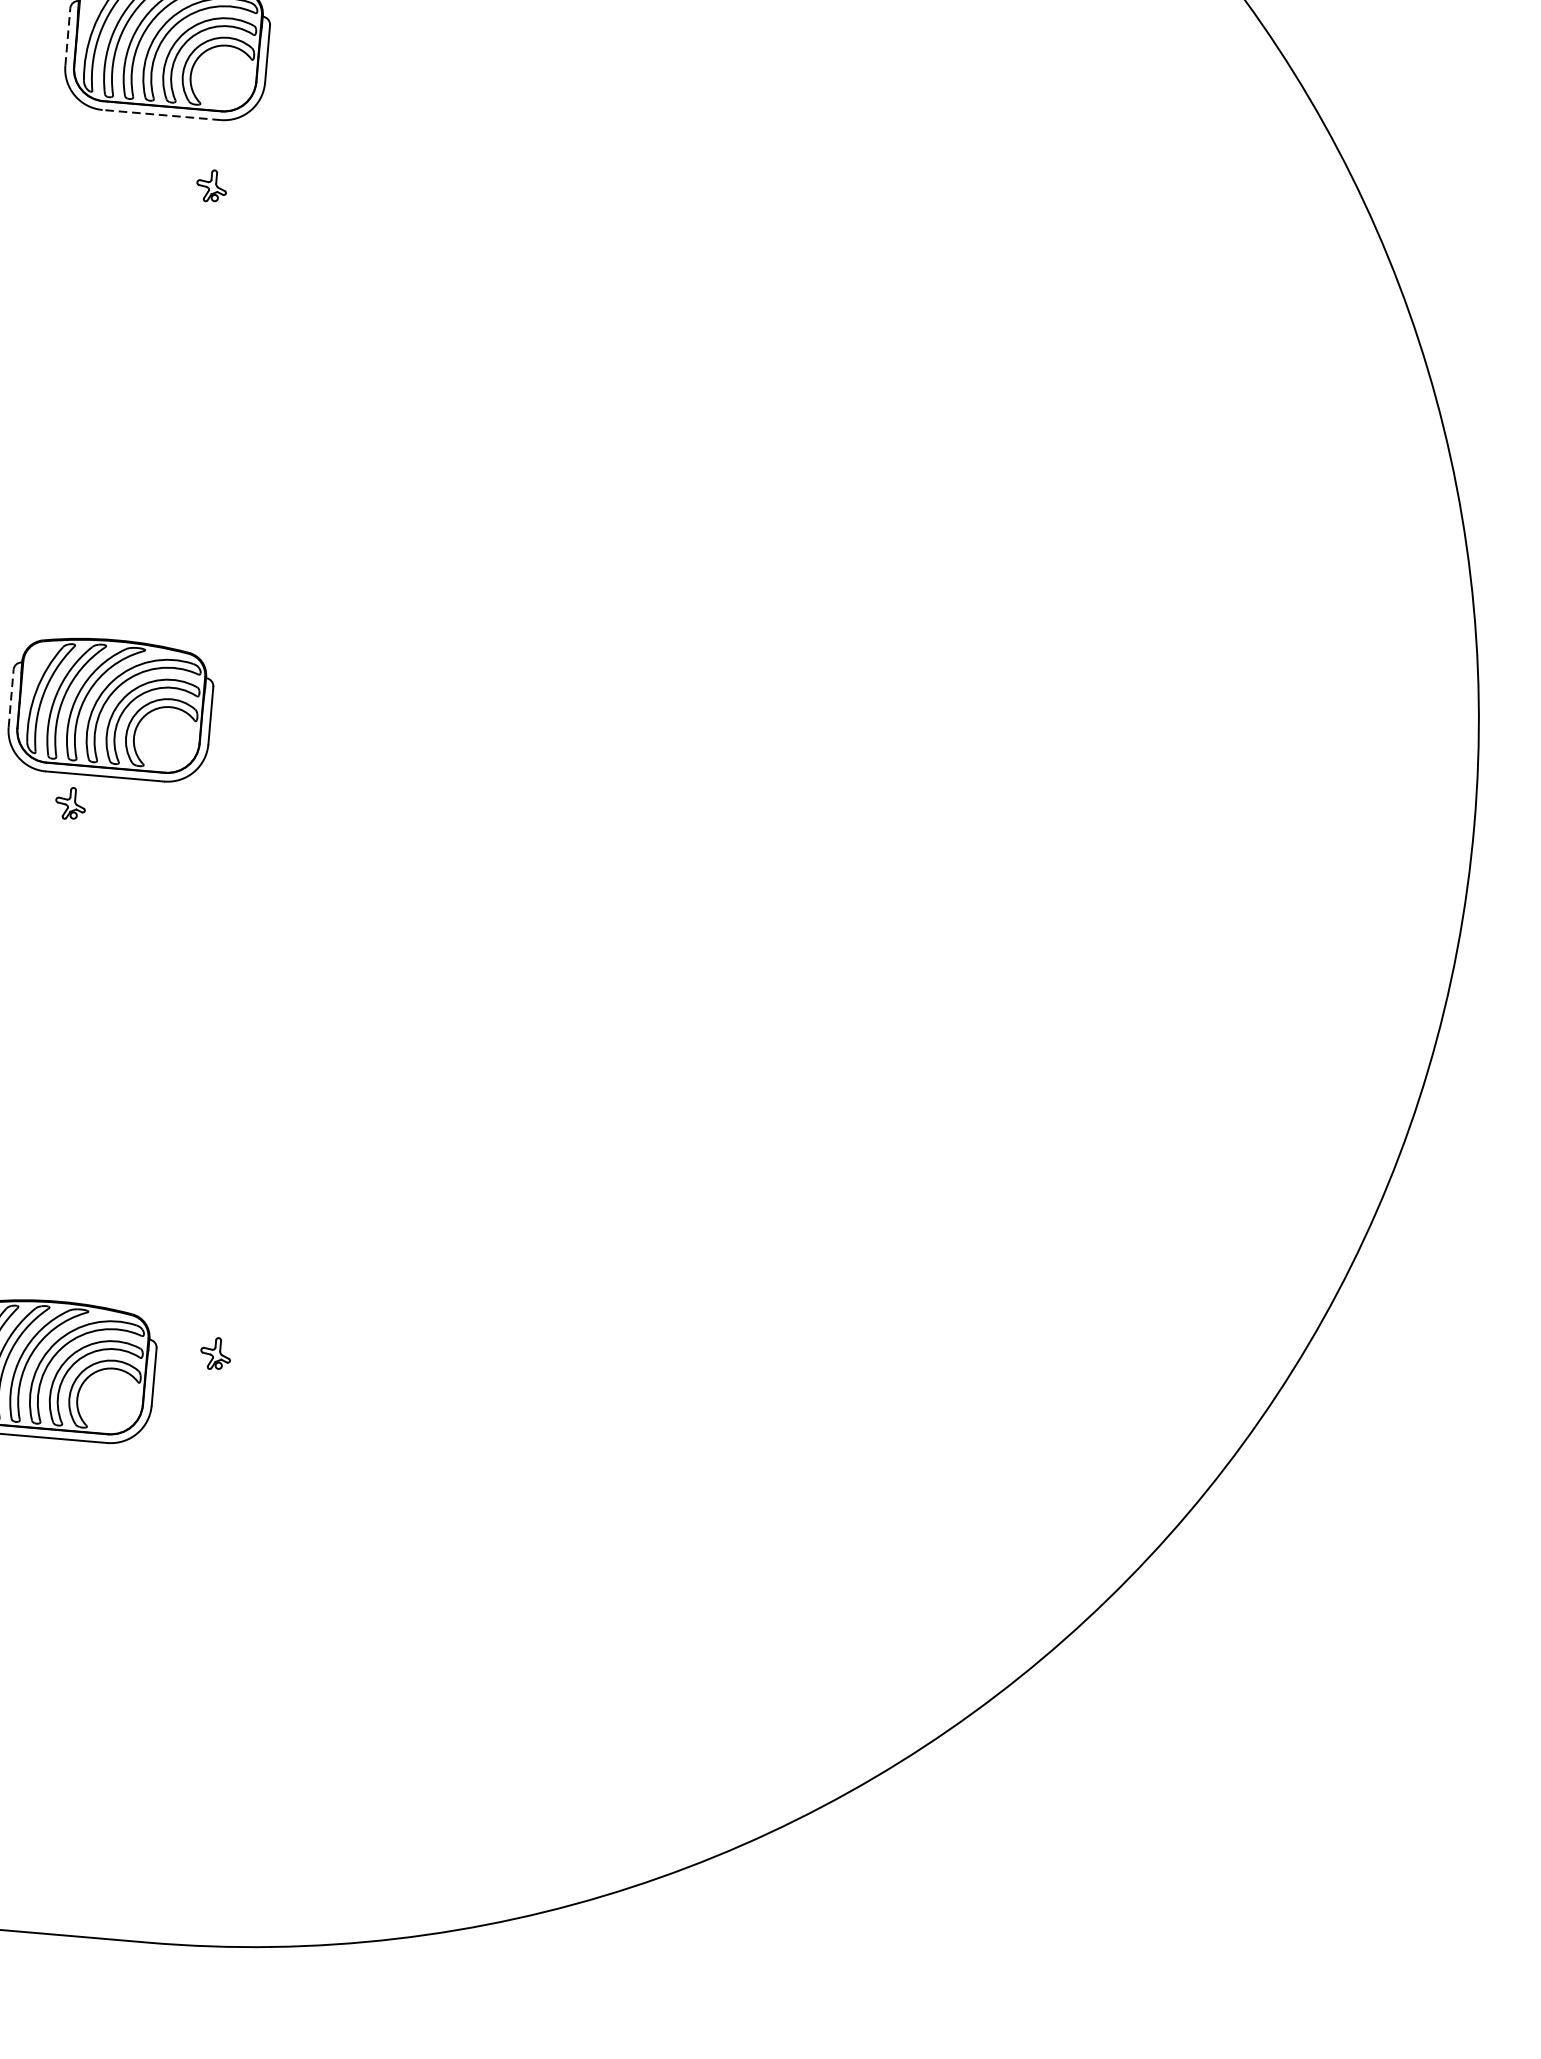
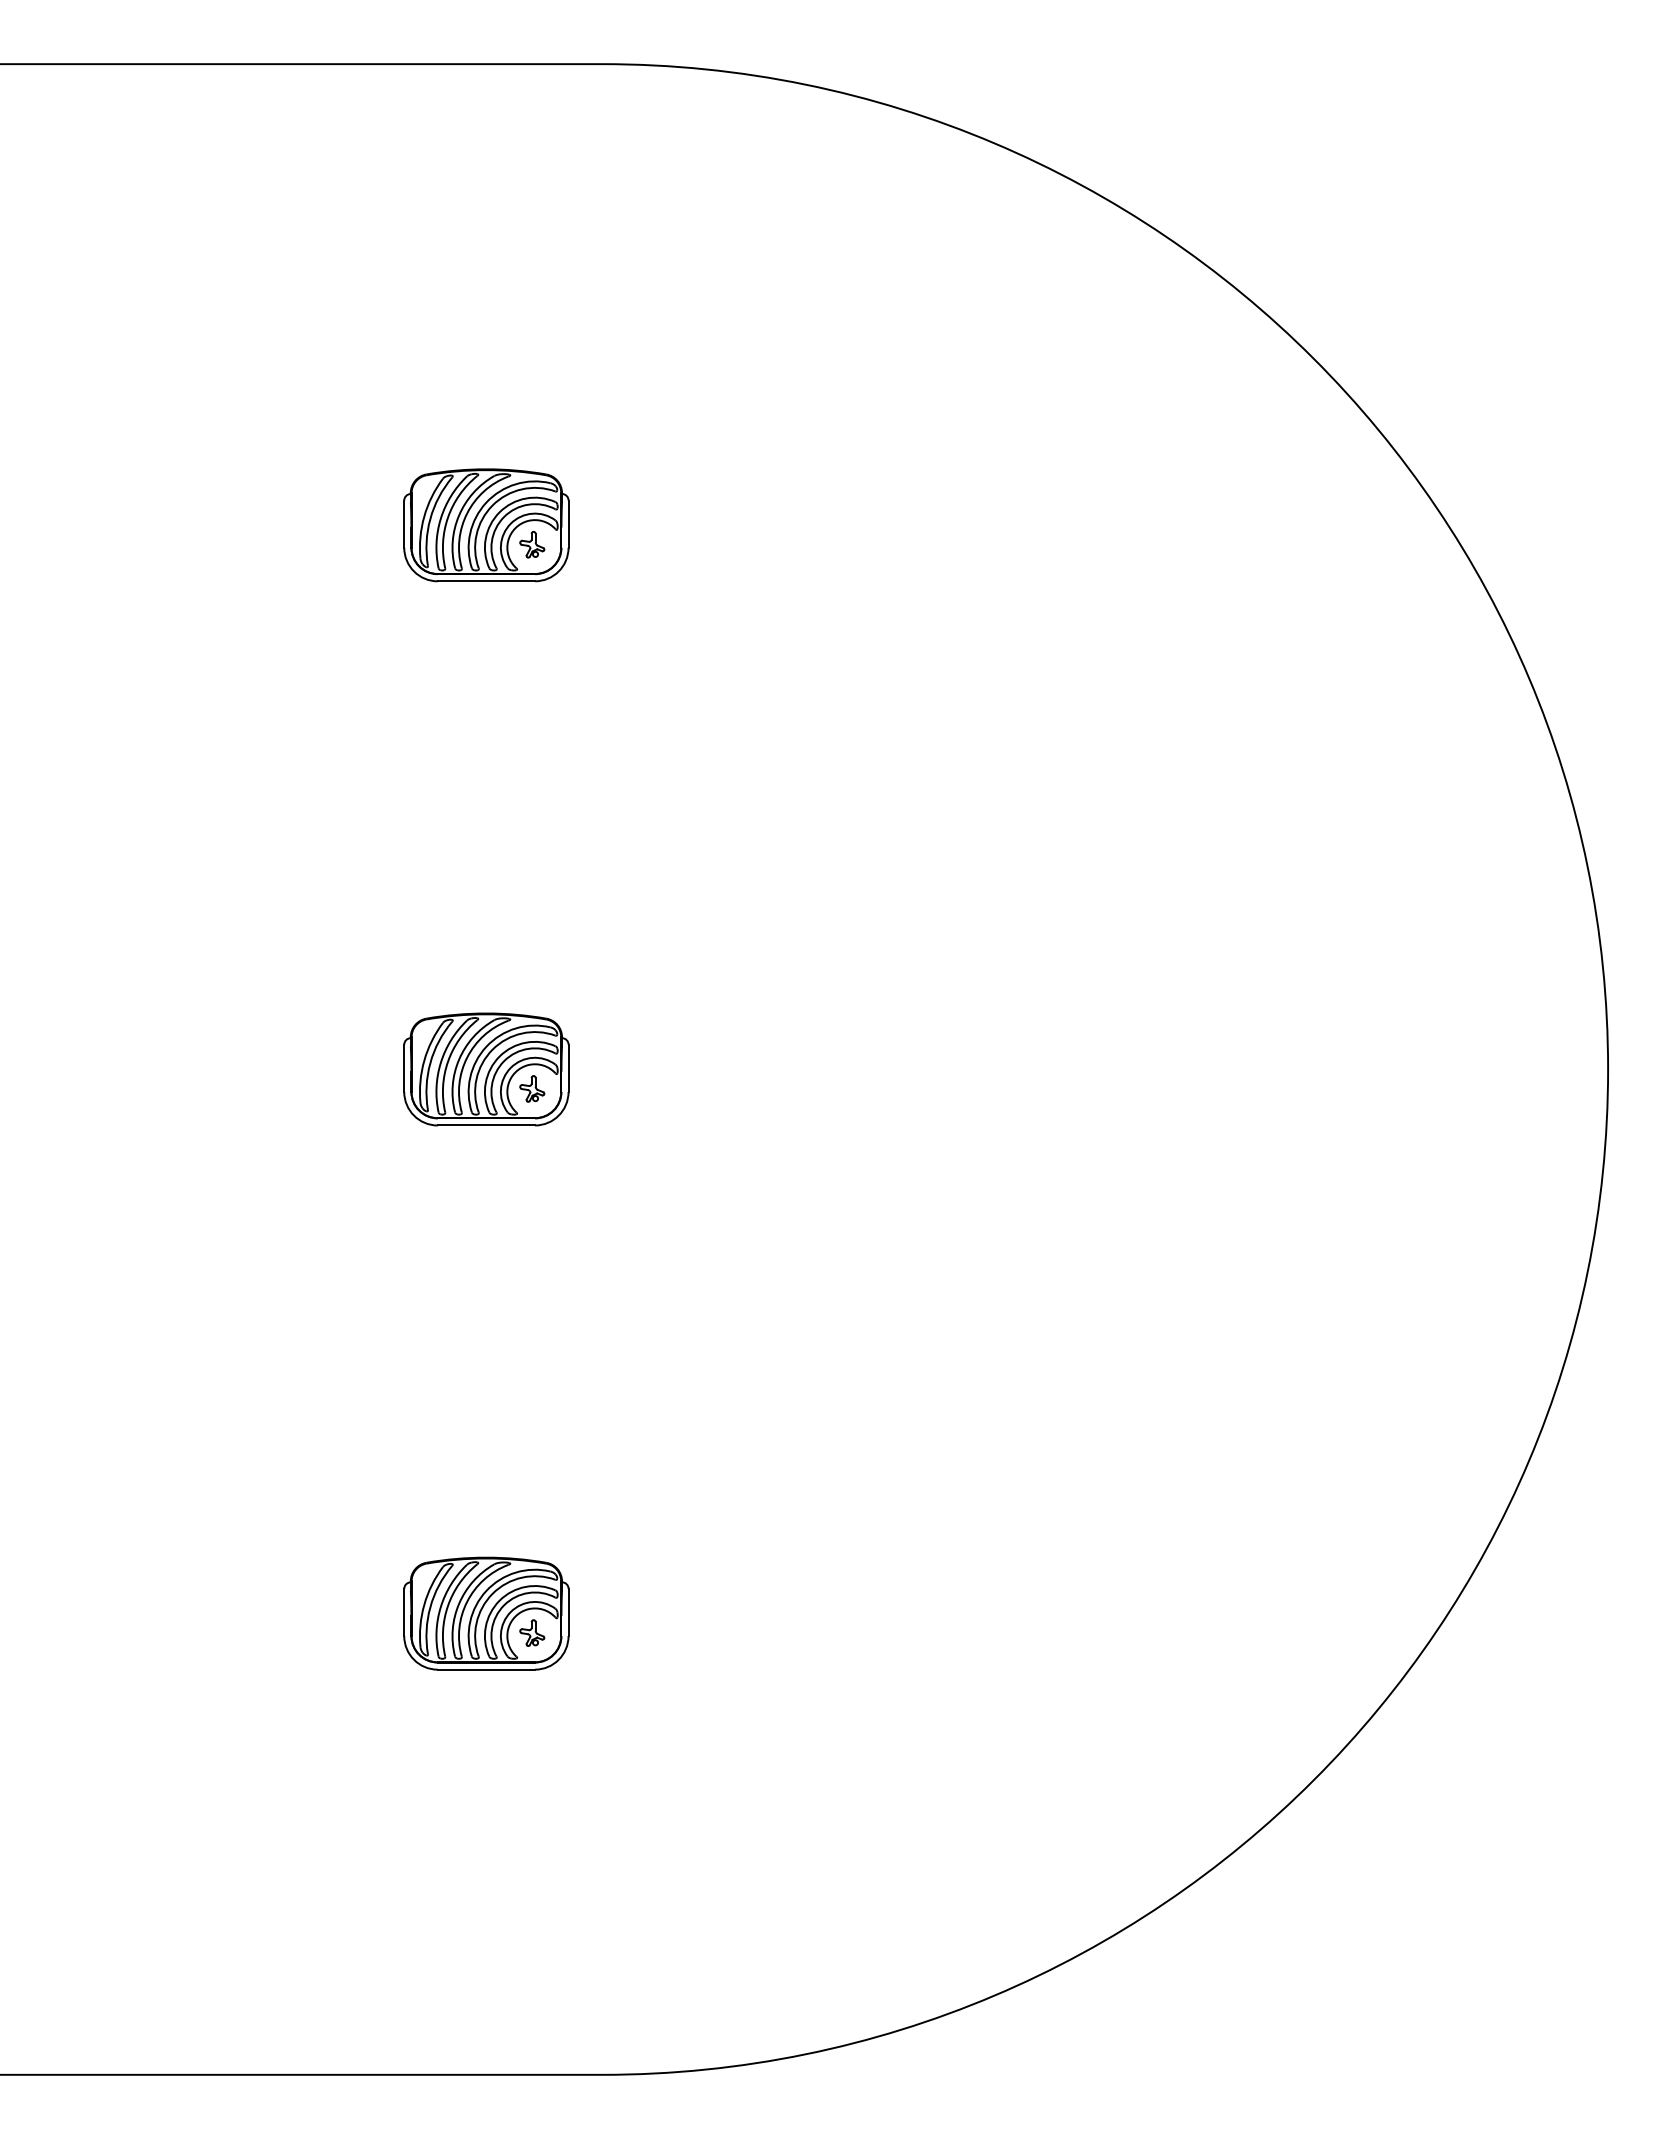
line: (68, 37) -> (404, 524), dashed -> solid
line: (161, 115) -> (486, 581), dashed -> solid
part: (212, 185) -> (532, 544), moved
line: (11, 698) -> (404, 1068), dashed -> solid
part: (71, 802) -> (532, 1088), moved
part: (216, 1352) -> (532, 1632), moved

